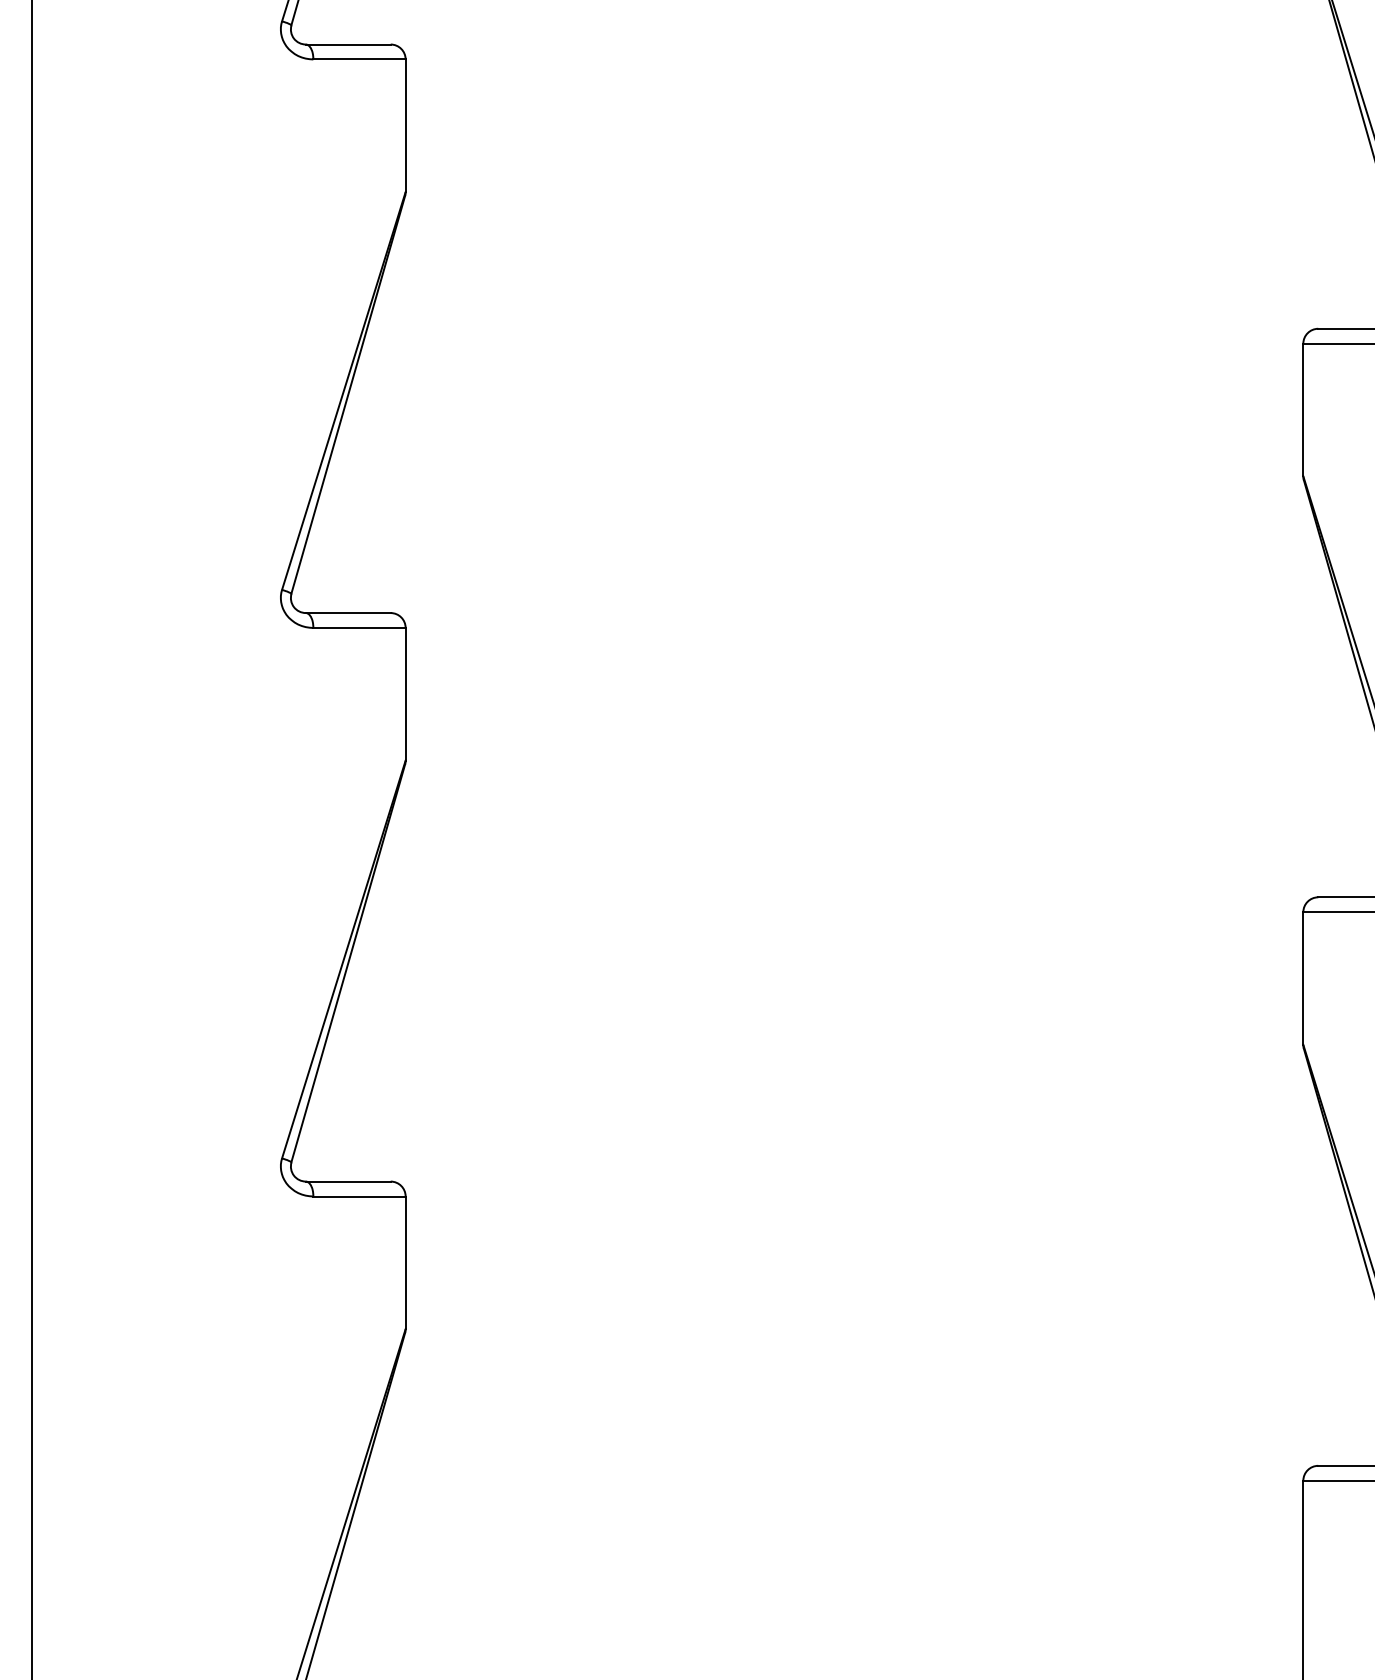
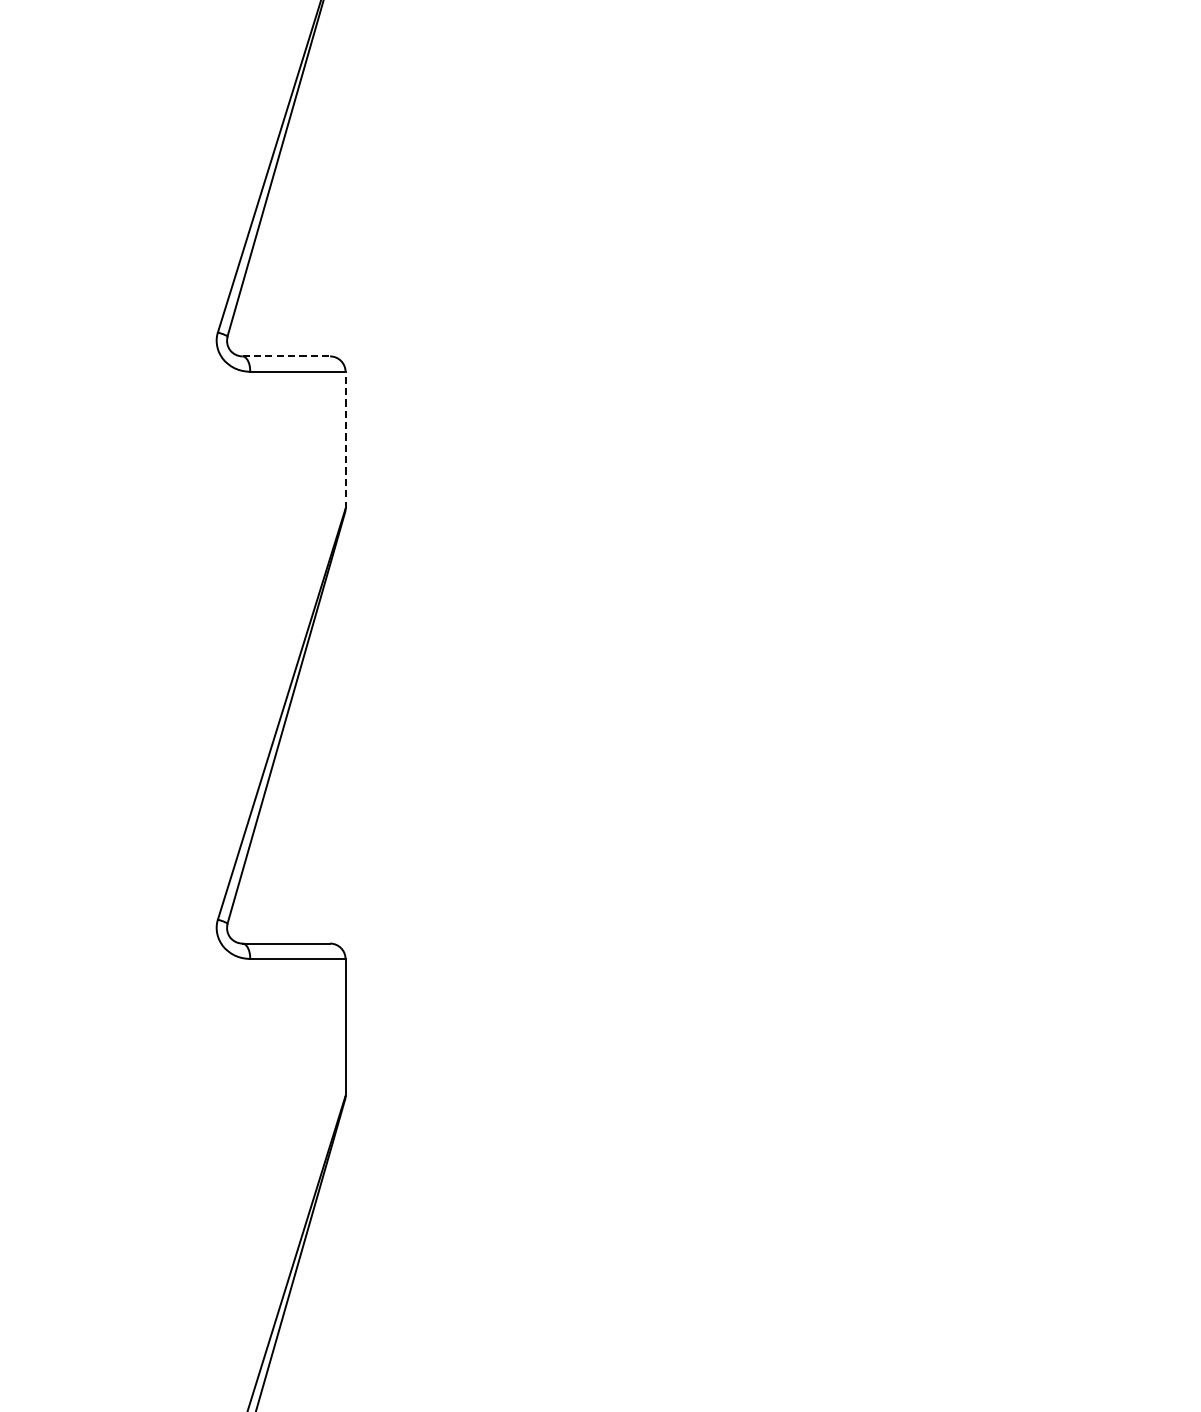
line: (348, 613) -> (286, 356), solid -> dashed
line: (405, 693) -> (345, 439), solid -> dashed

